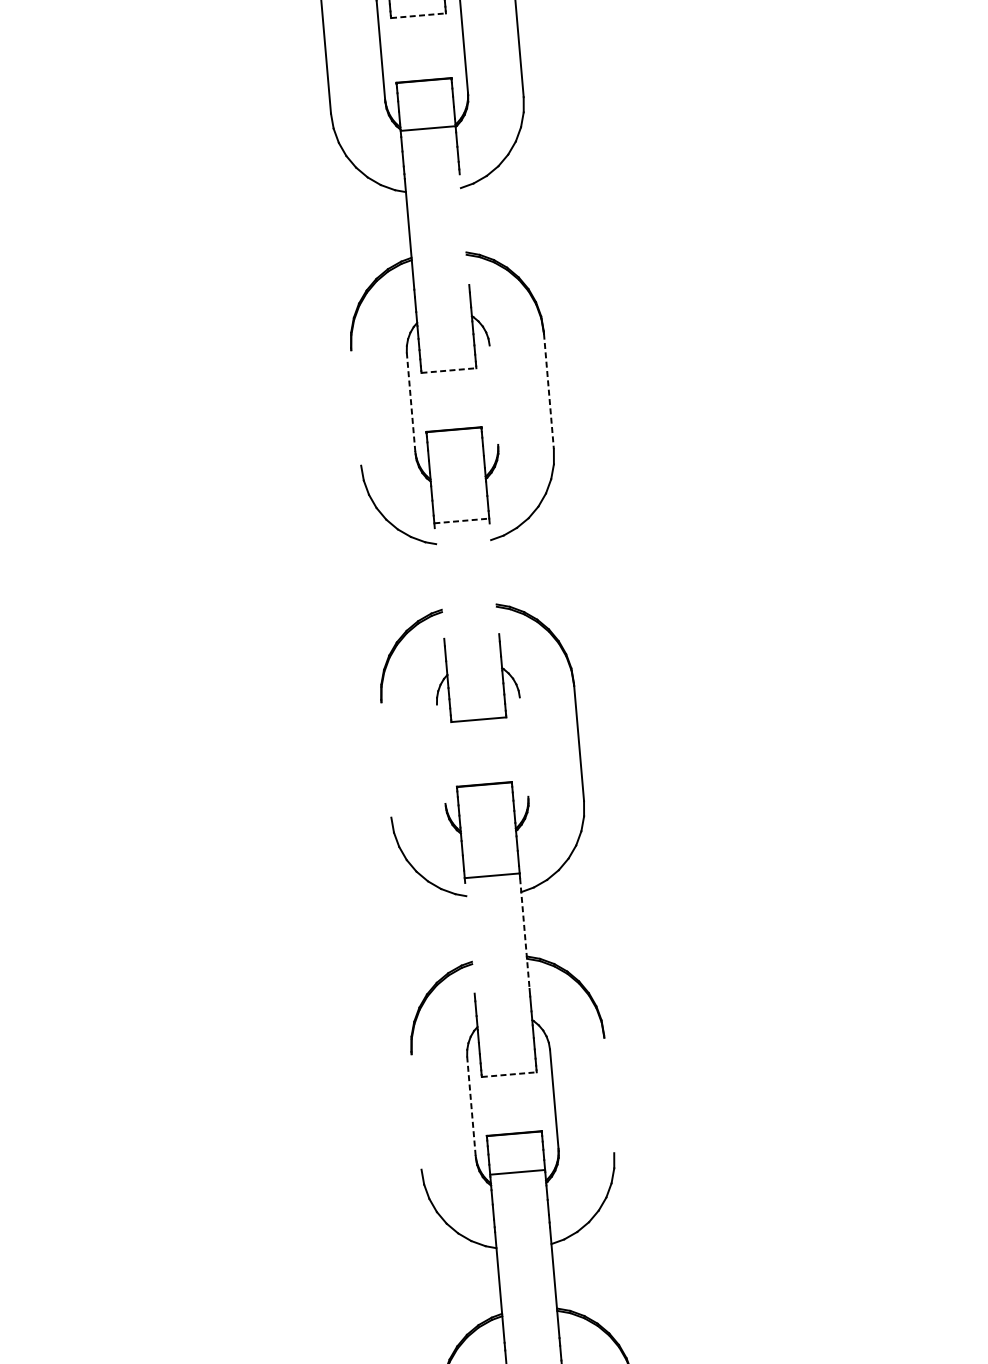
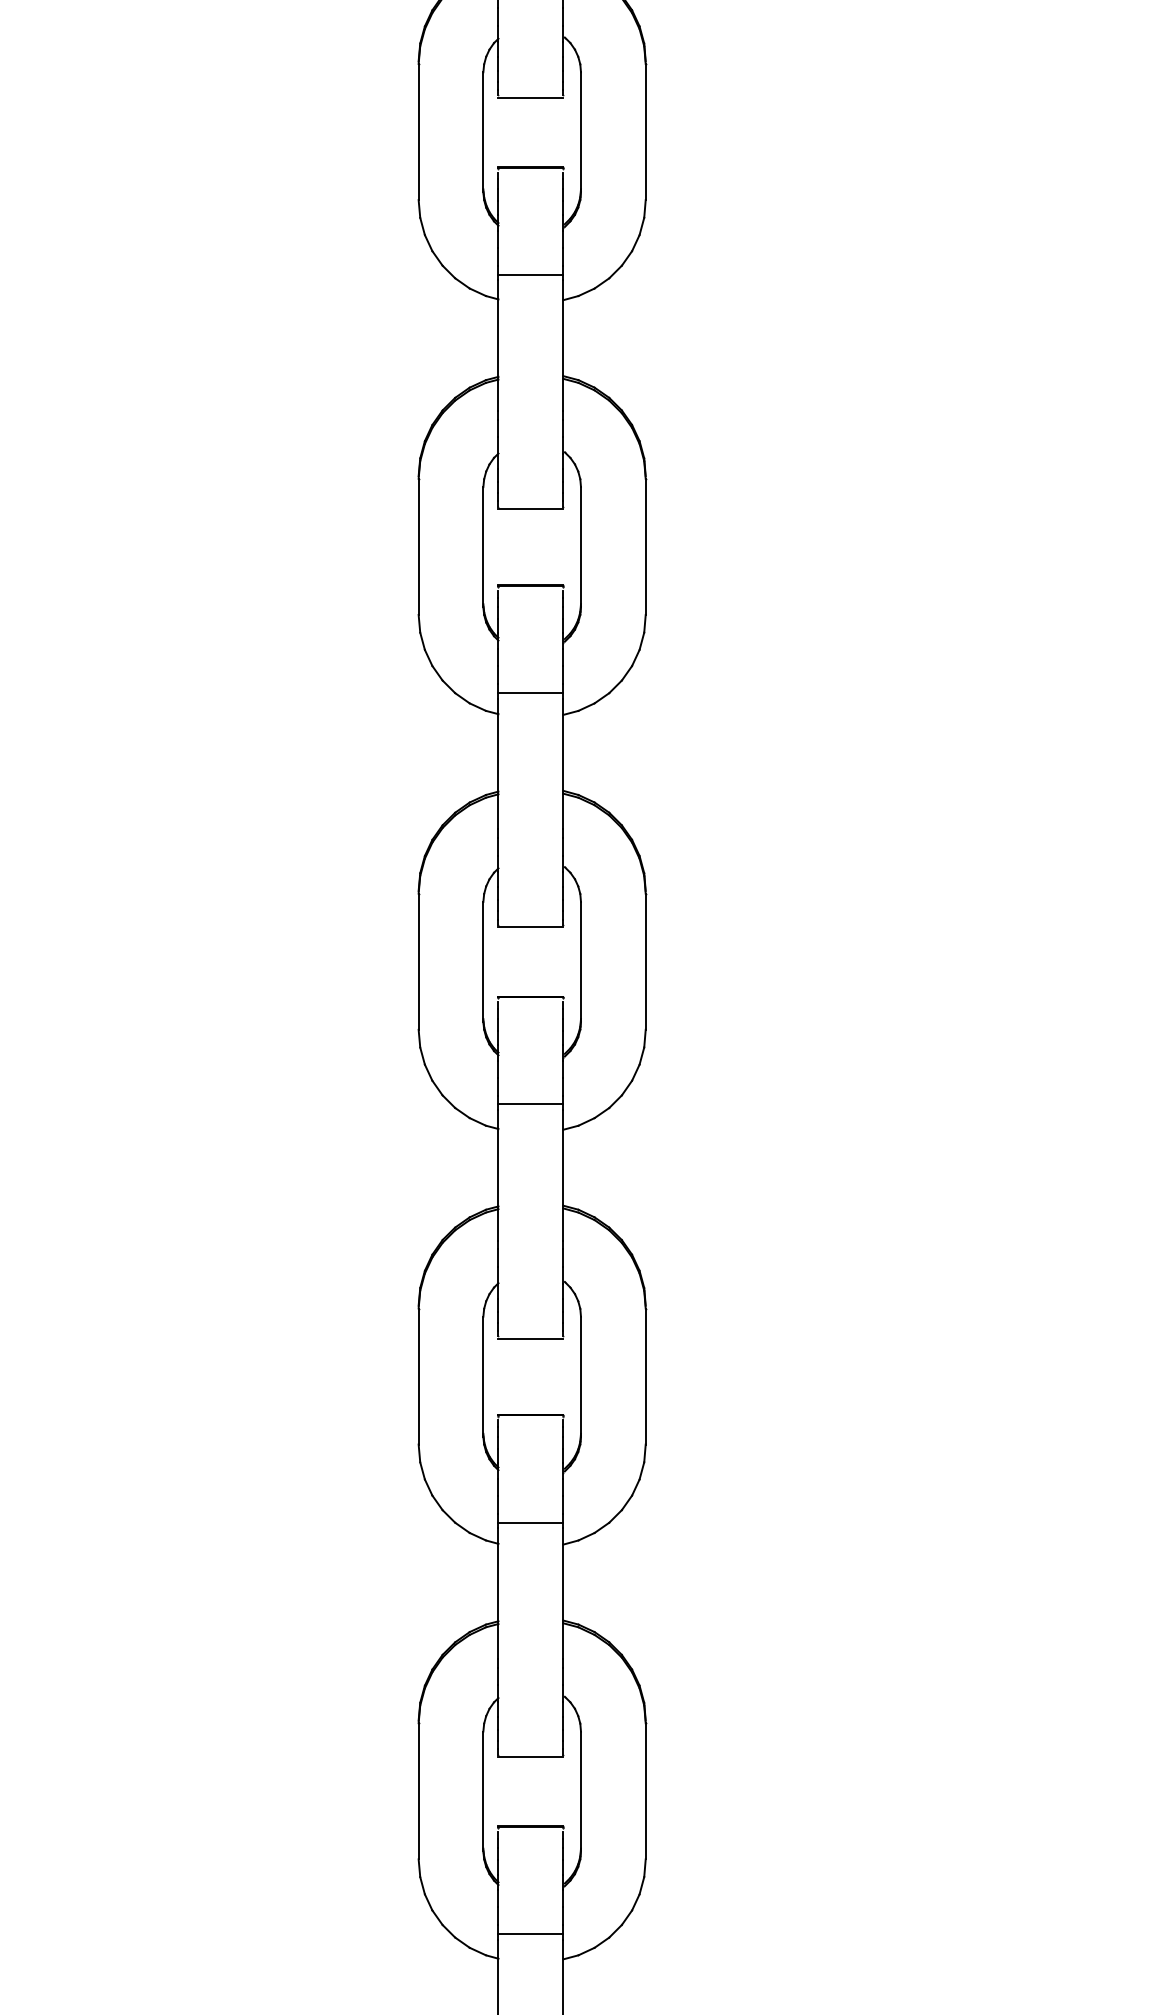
line: (419, 16) -> (531, 509), dashed -> solid
line: (427, 128) -> (530, 693), moved
line: (464, 229) -> (563, 763), added
line: (449, 370) -> (531, 927), dashed -> solid
line: (548, 392) -> (645, 962), dashed -> solid
line: (494, 395) -> (581, 961), added
line: (411, 403) -> (483, 961), dashed -> solid
line: (356, 407) -> (418, 961), added
line: (462, 520) -> (531, 1104), dashed -> solid
line: (494, 578) -> (563, 1175), added
line: (439, 583) -> (498, 1175), added
line: (524, 748) -> (581, 1376), added
line: (441, 755) -> (483, 1376), added
line: (386, 759) -> (418, 1376), added
line: (525, 934) -> (563, 1594), dashed -> solid
line: (469, 938) -> (498, 1593), added
line: (509, 1074) -> (531, 1756), dashed -> solid
line: (609, 1095) -> (645, 1791), added
line: (471, 1107) -> (483, 1791), dashed -> solid
line: (416, 1112) -> (418, 1791), added
line: (517, 1172) -> (530, 1934), moved

